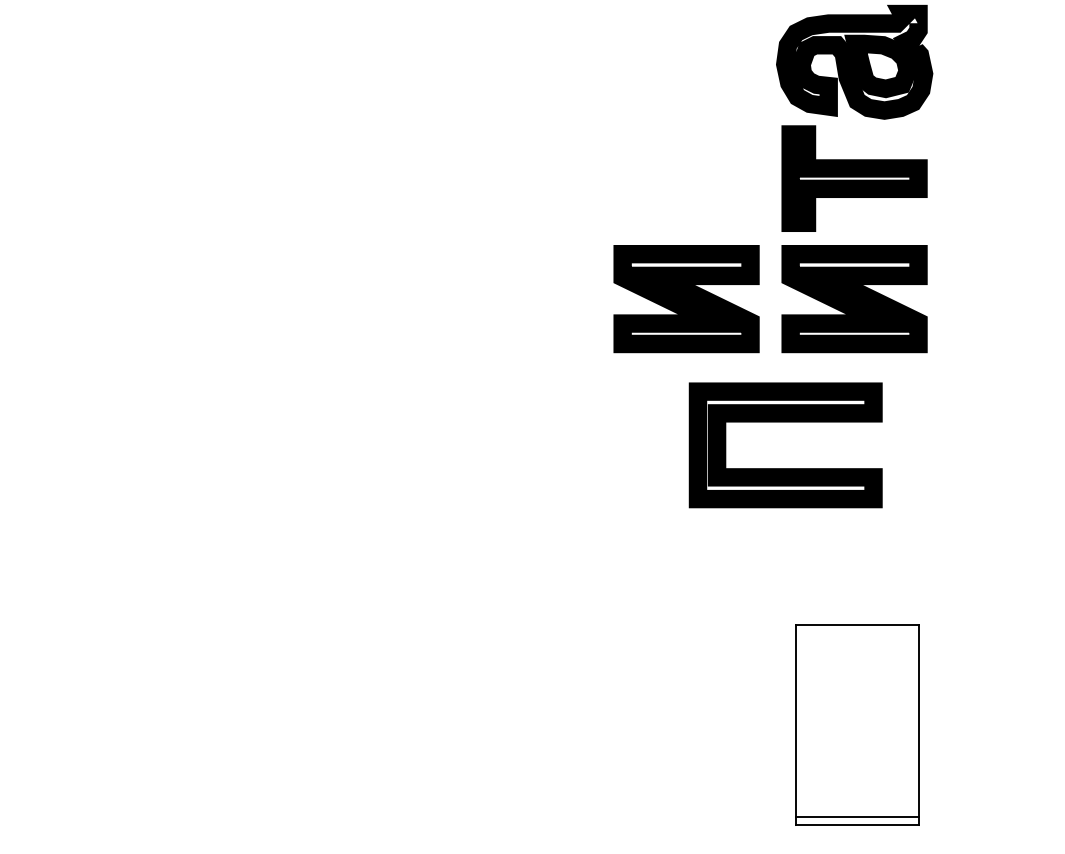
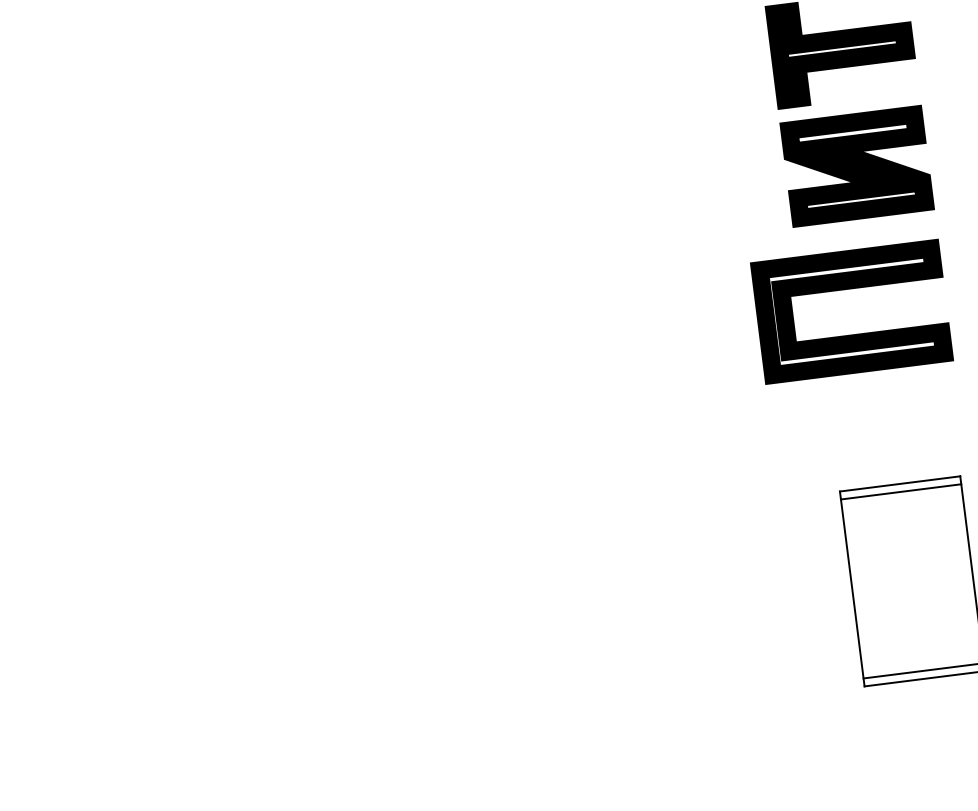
part: (686, 299) -> (693, 187), removed
part: (785, 422) -> (848, 289), moved
line: (857, 633) -> (901, 491), added

